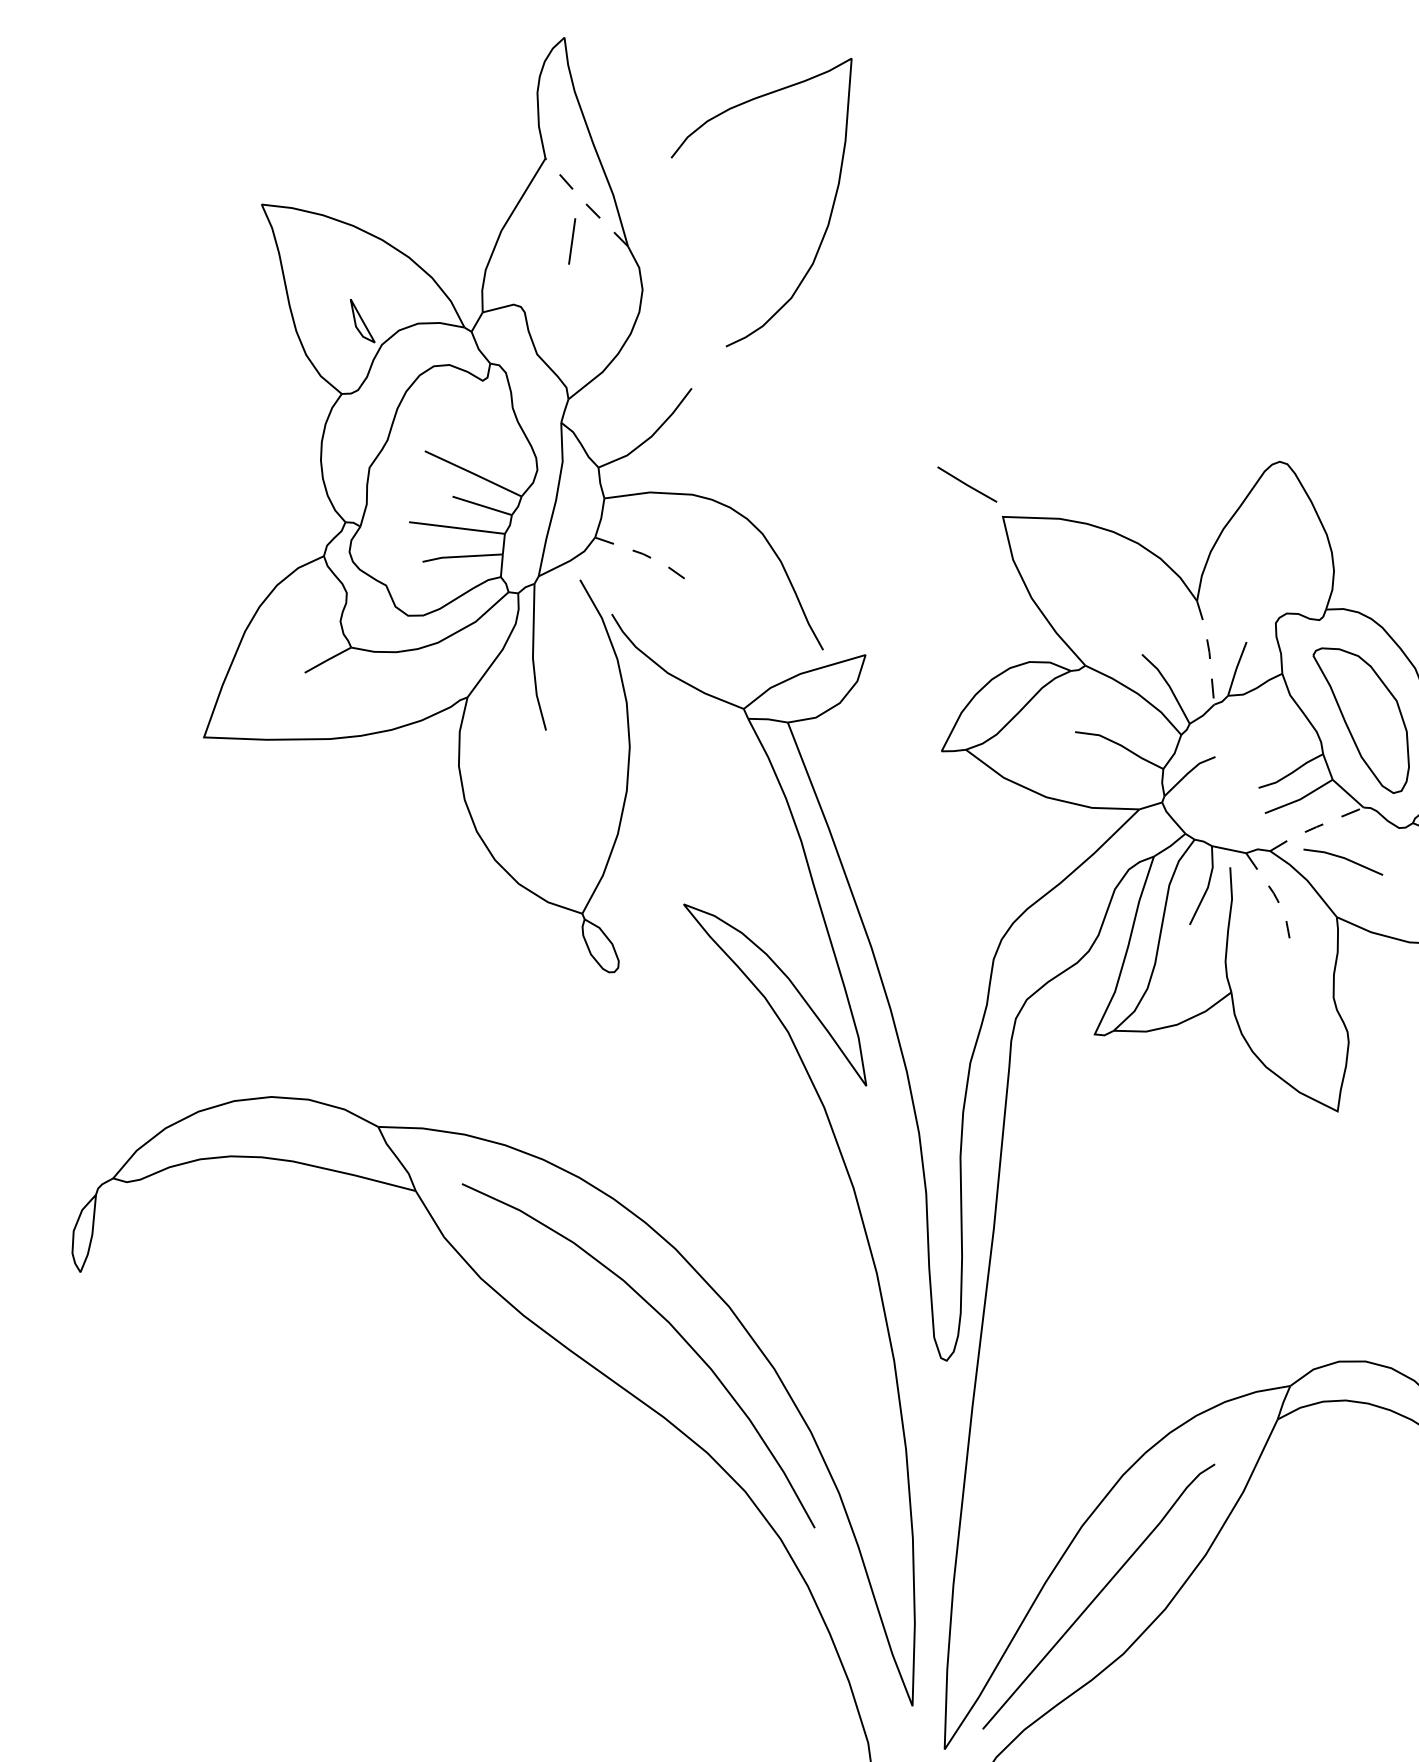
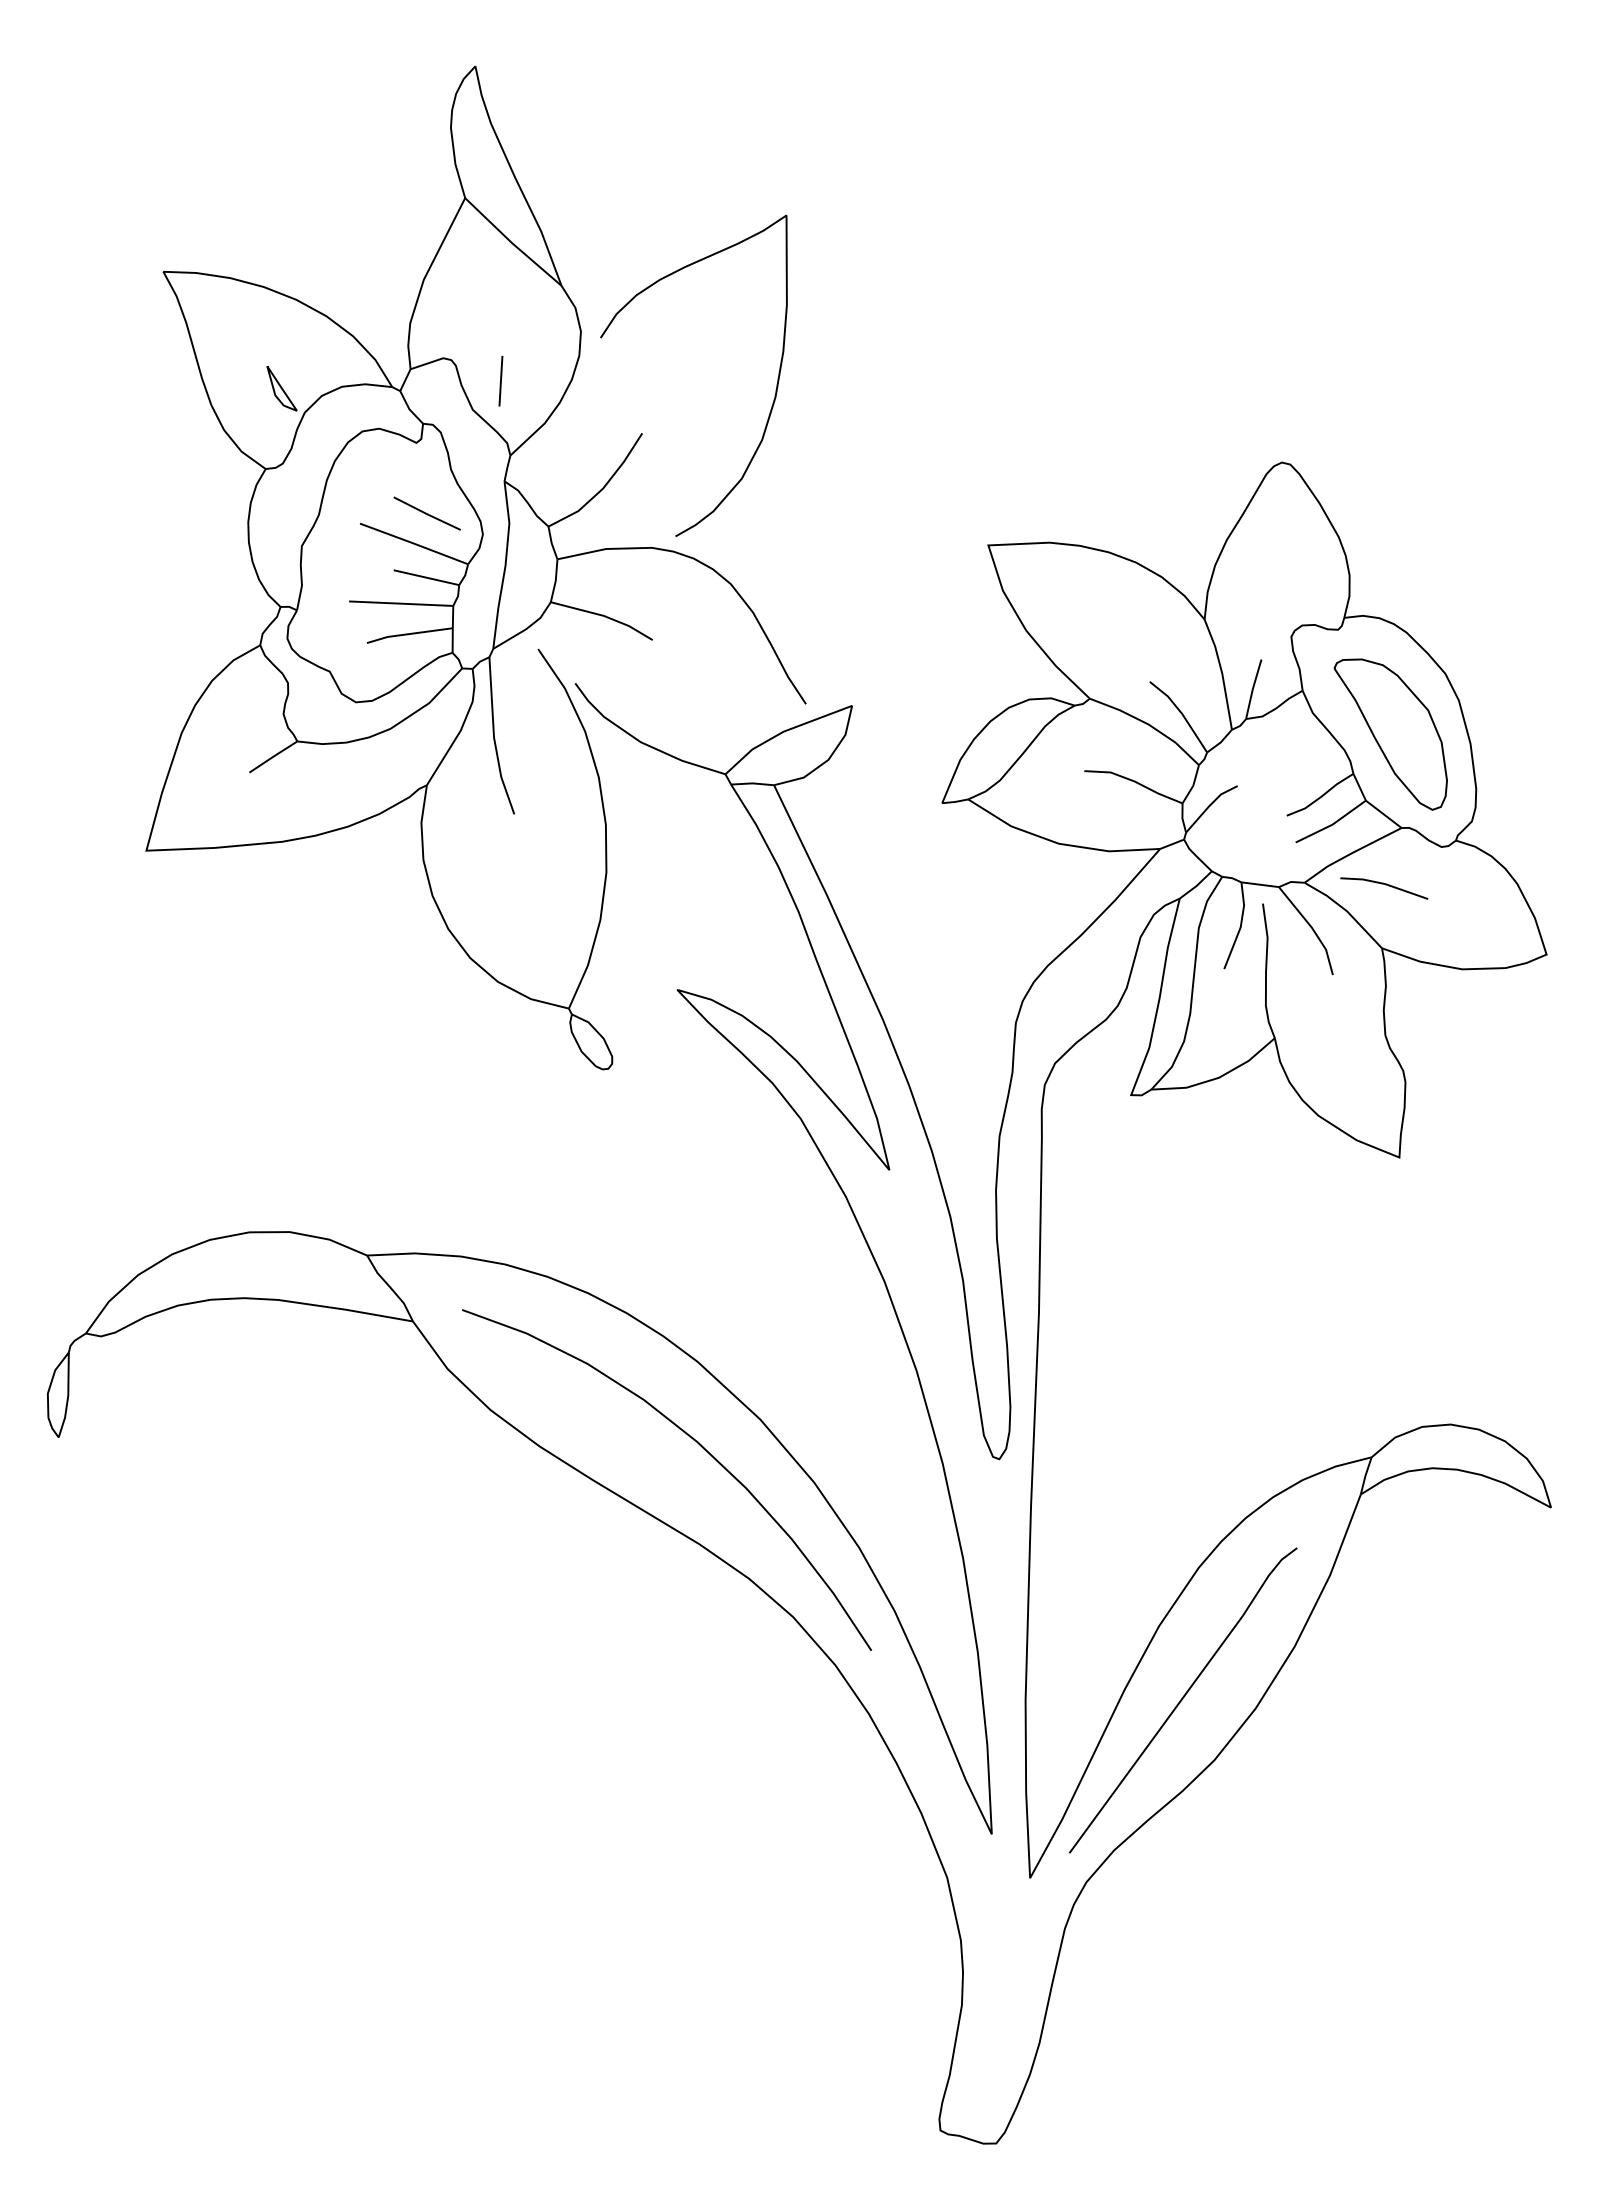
line: (585, 203) -> (512, 243), dashed -> solid
curve: (828, 218) -> (775, 389), moved
line: (571, 241) -> (500, 381), moved
line: (966, 484) -> (426, 513), moved
line: (643, 554) -> (604, 616), dashed -> solid
line: (1209, 652) -> (1222, 673), dashed -> solid
line: (1315, 827) -> (1351, 853), dashed -> solid
line: (1274, 893) -> (1312, 928), dashed -> solid

